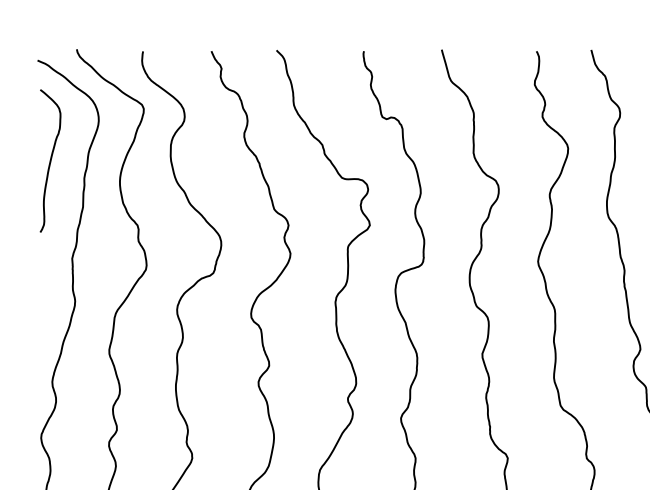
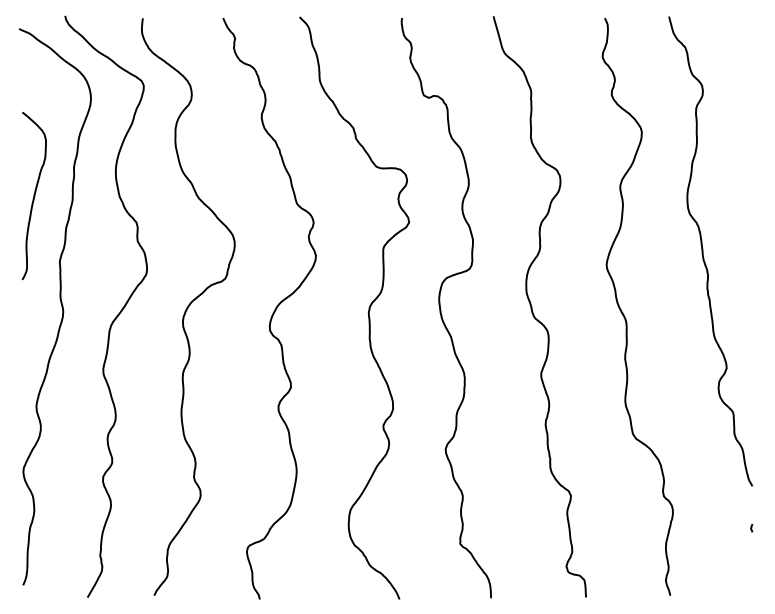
curve: (49, 160) -> (33, 195), moved

